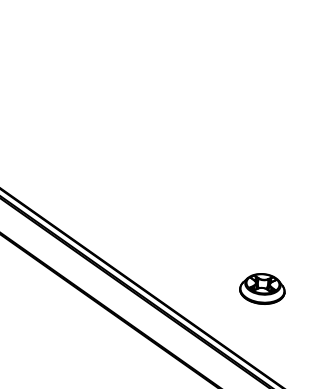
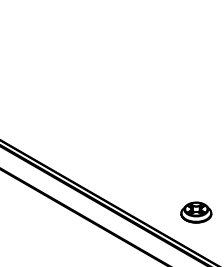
part: (262, 288) -> (196, 212), moved

